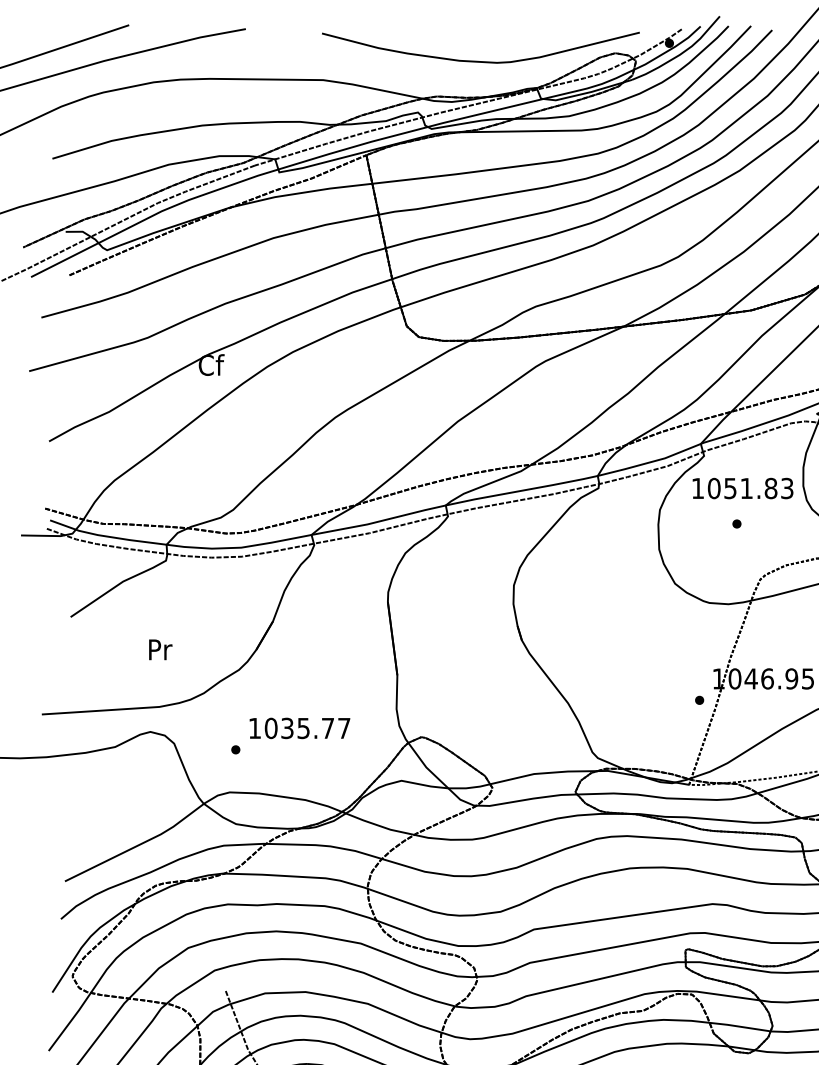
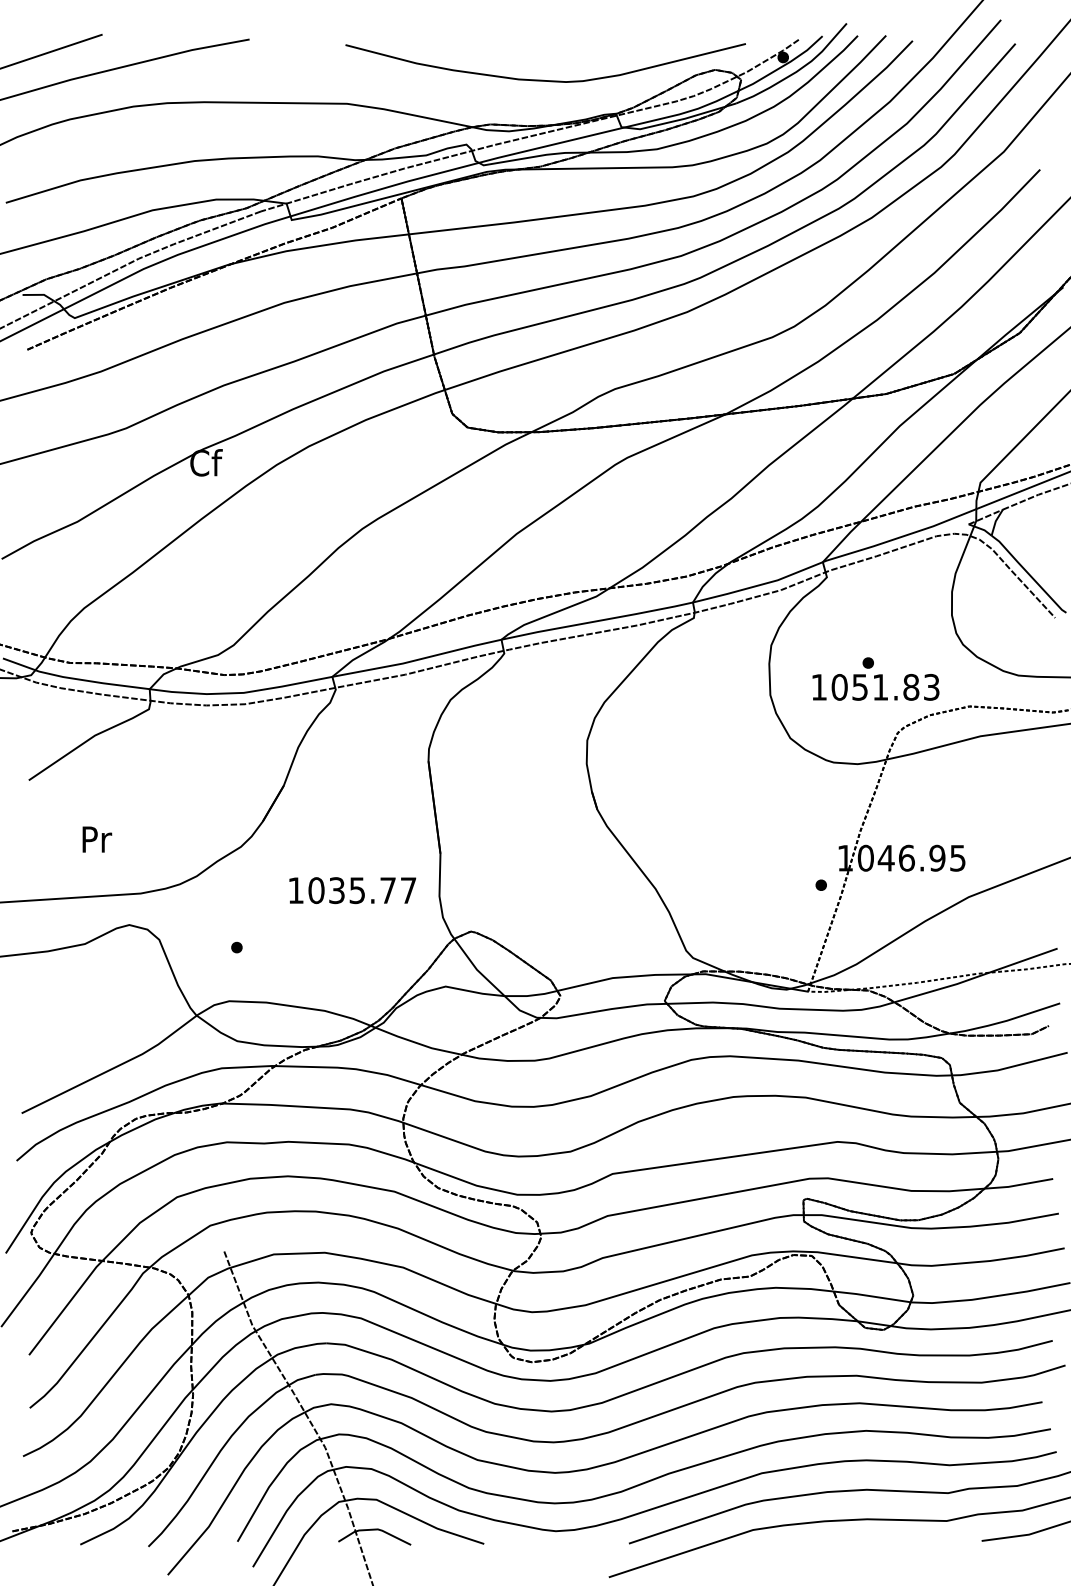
text: (742, 488) -> (875, 687), moved
text: (160, 649) -> (97, 839), moved
text: (299, 728) -> (352, 890), moved

